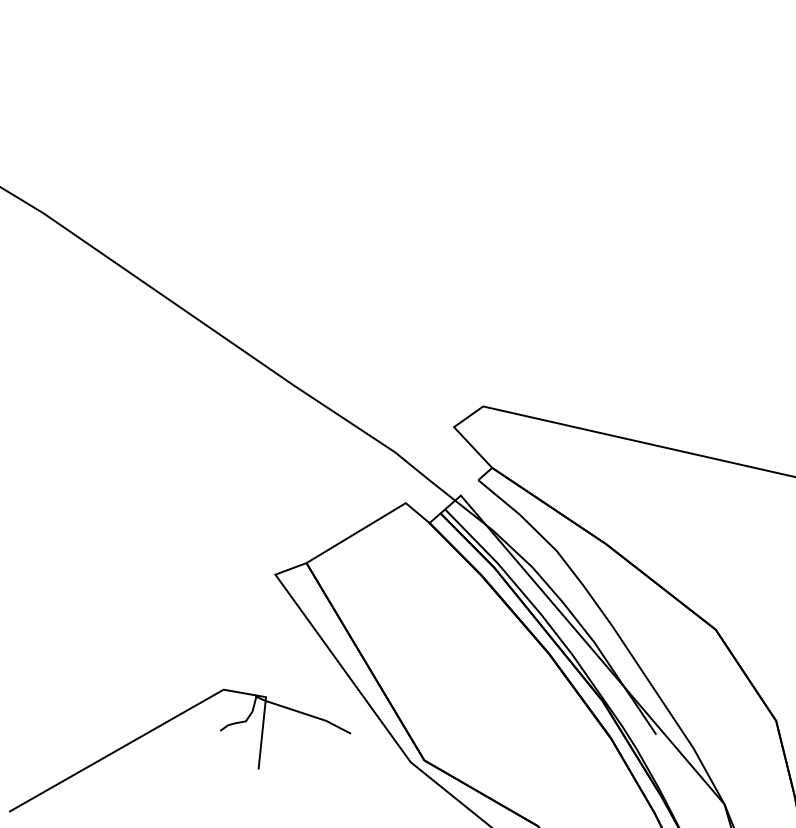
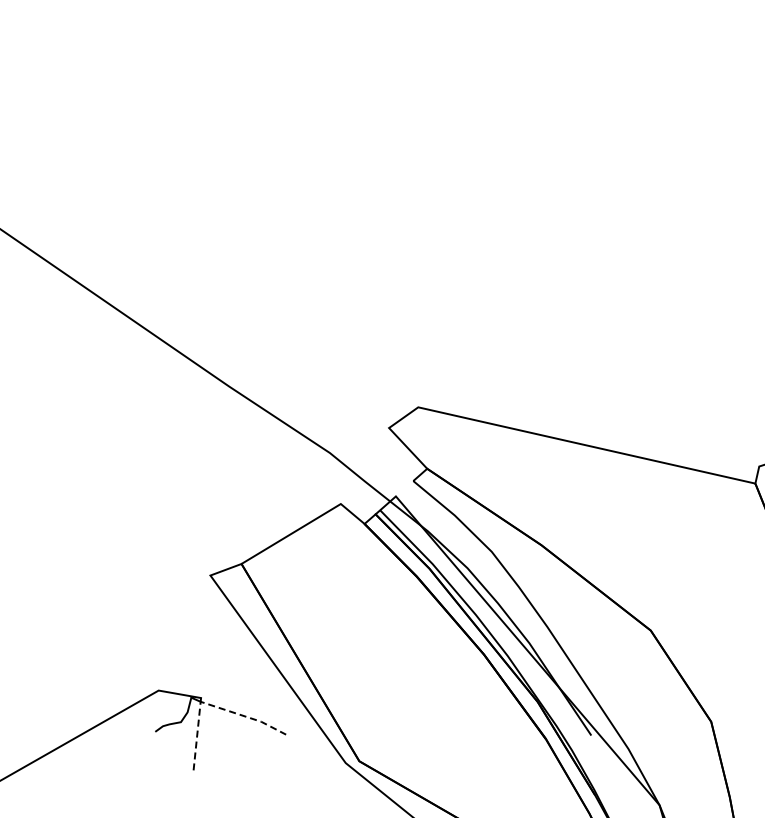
line: (277, 704) -> (212, 705), solid -> dashed

